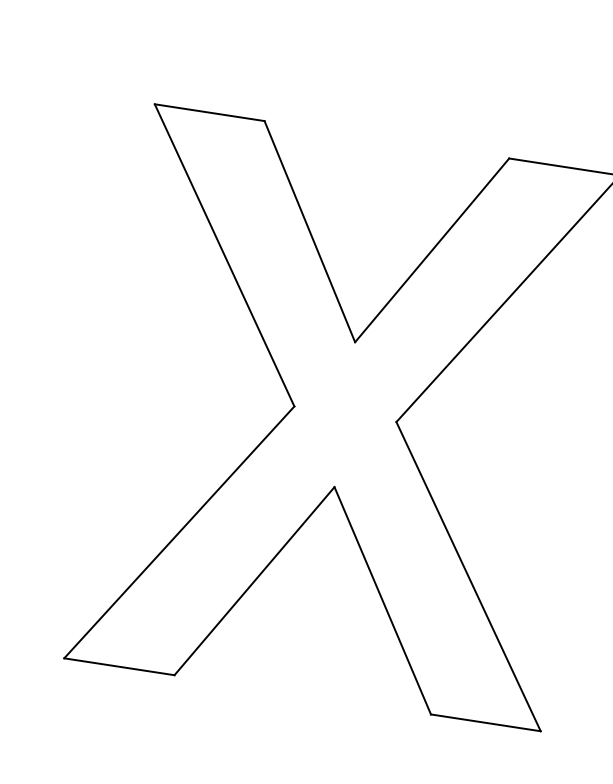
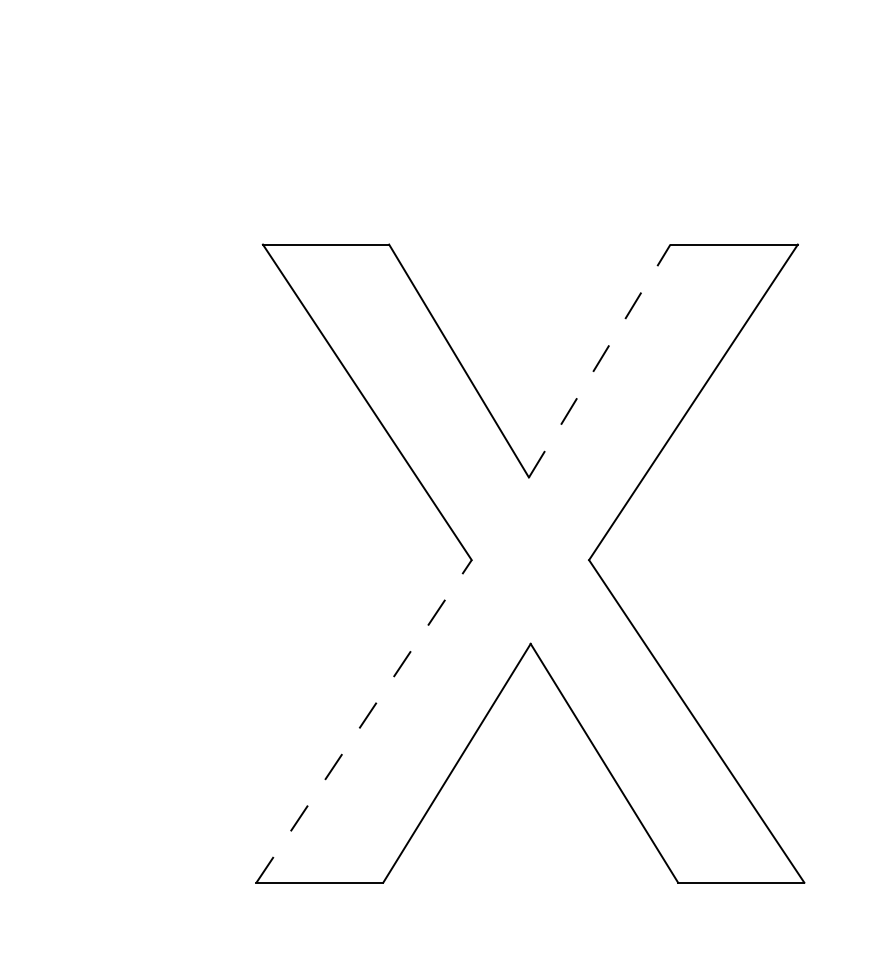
line: (432, 249) -> (599, 360), solid -> dashed
line: (179, 532) -> (364, 721), solid -> dashed

